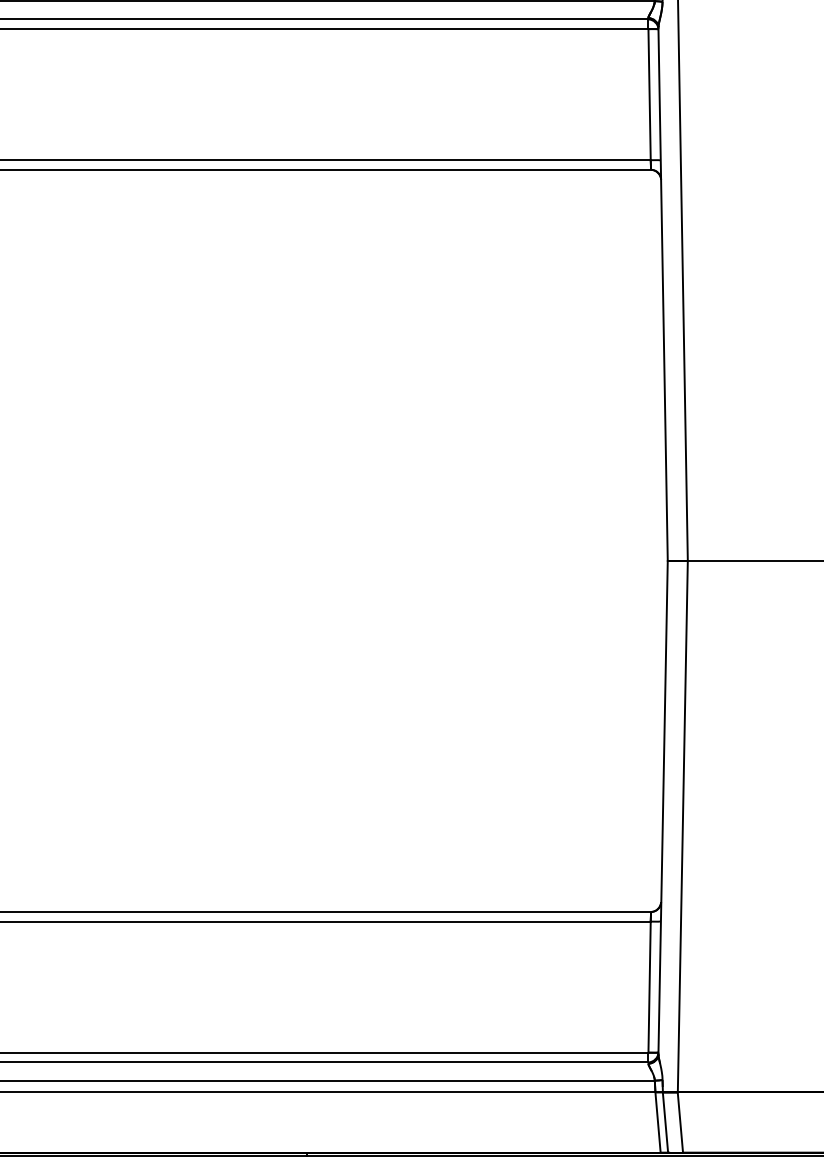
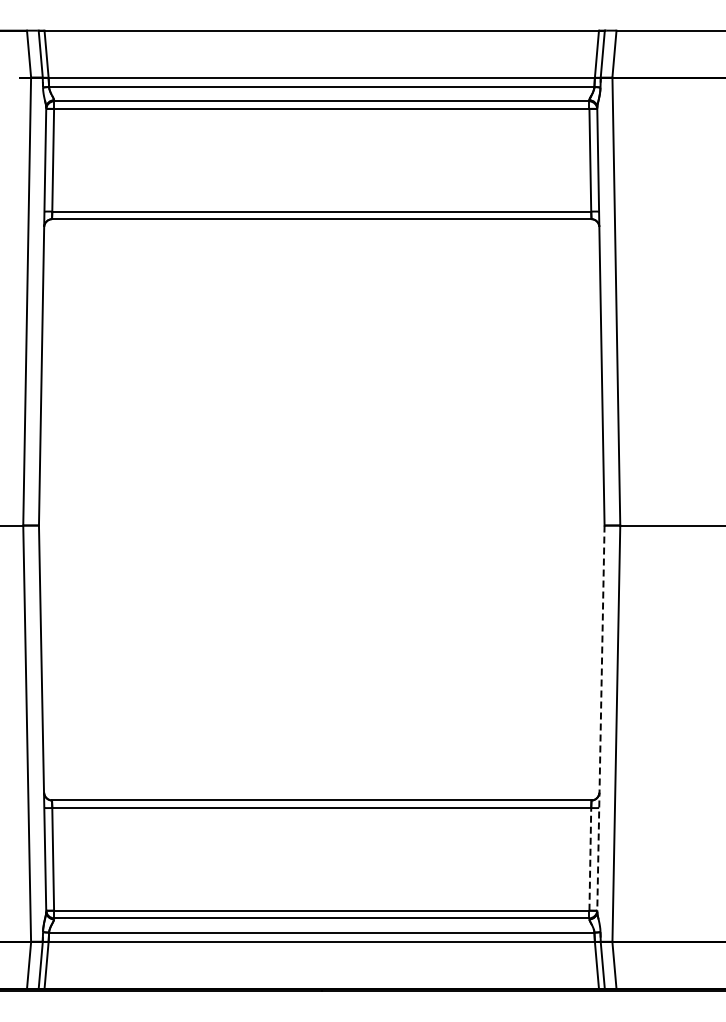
line: (662, 808) -> (600, 719), solid -> dashed
line: (649, 986) -> (590, 858), solid -> dashed

